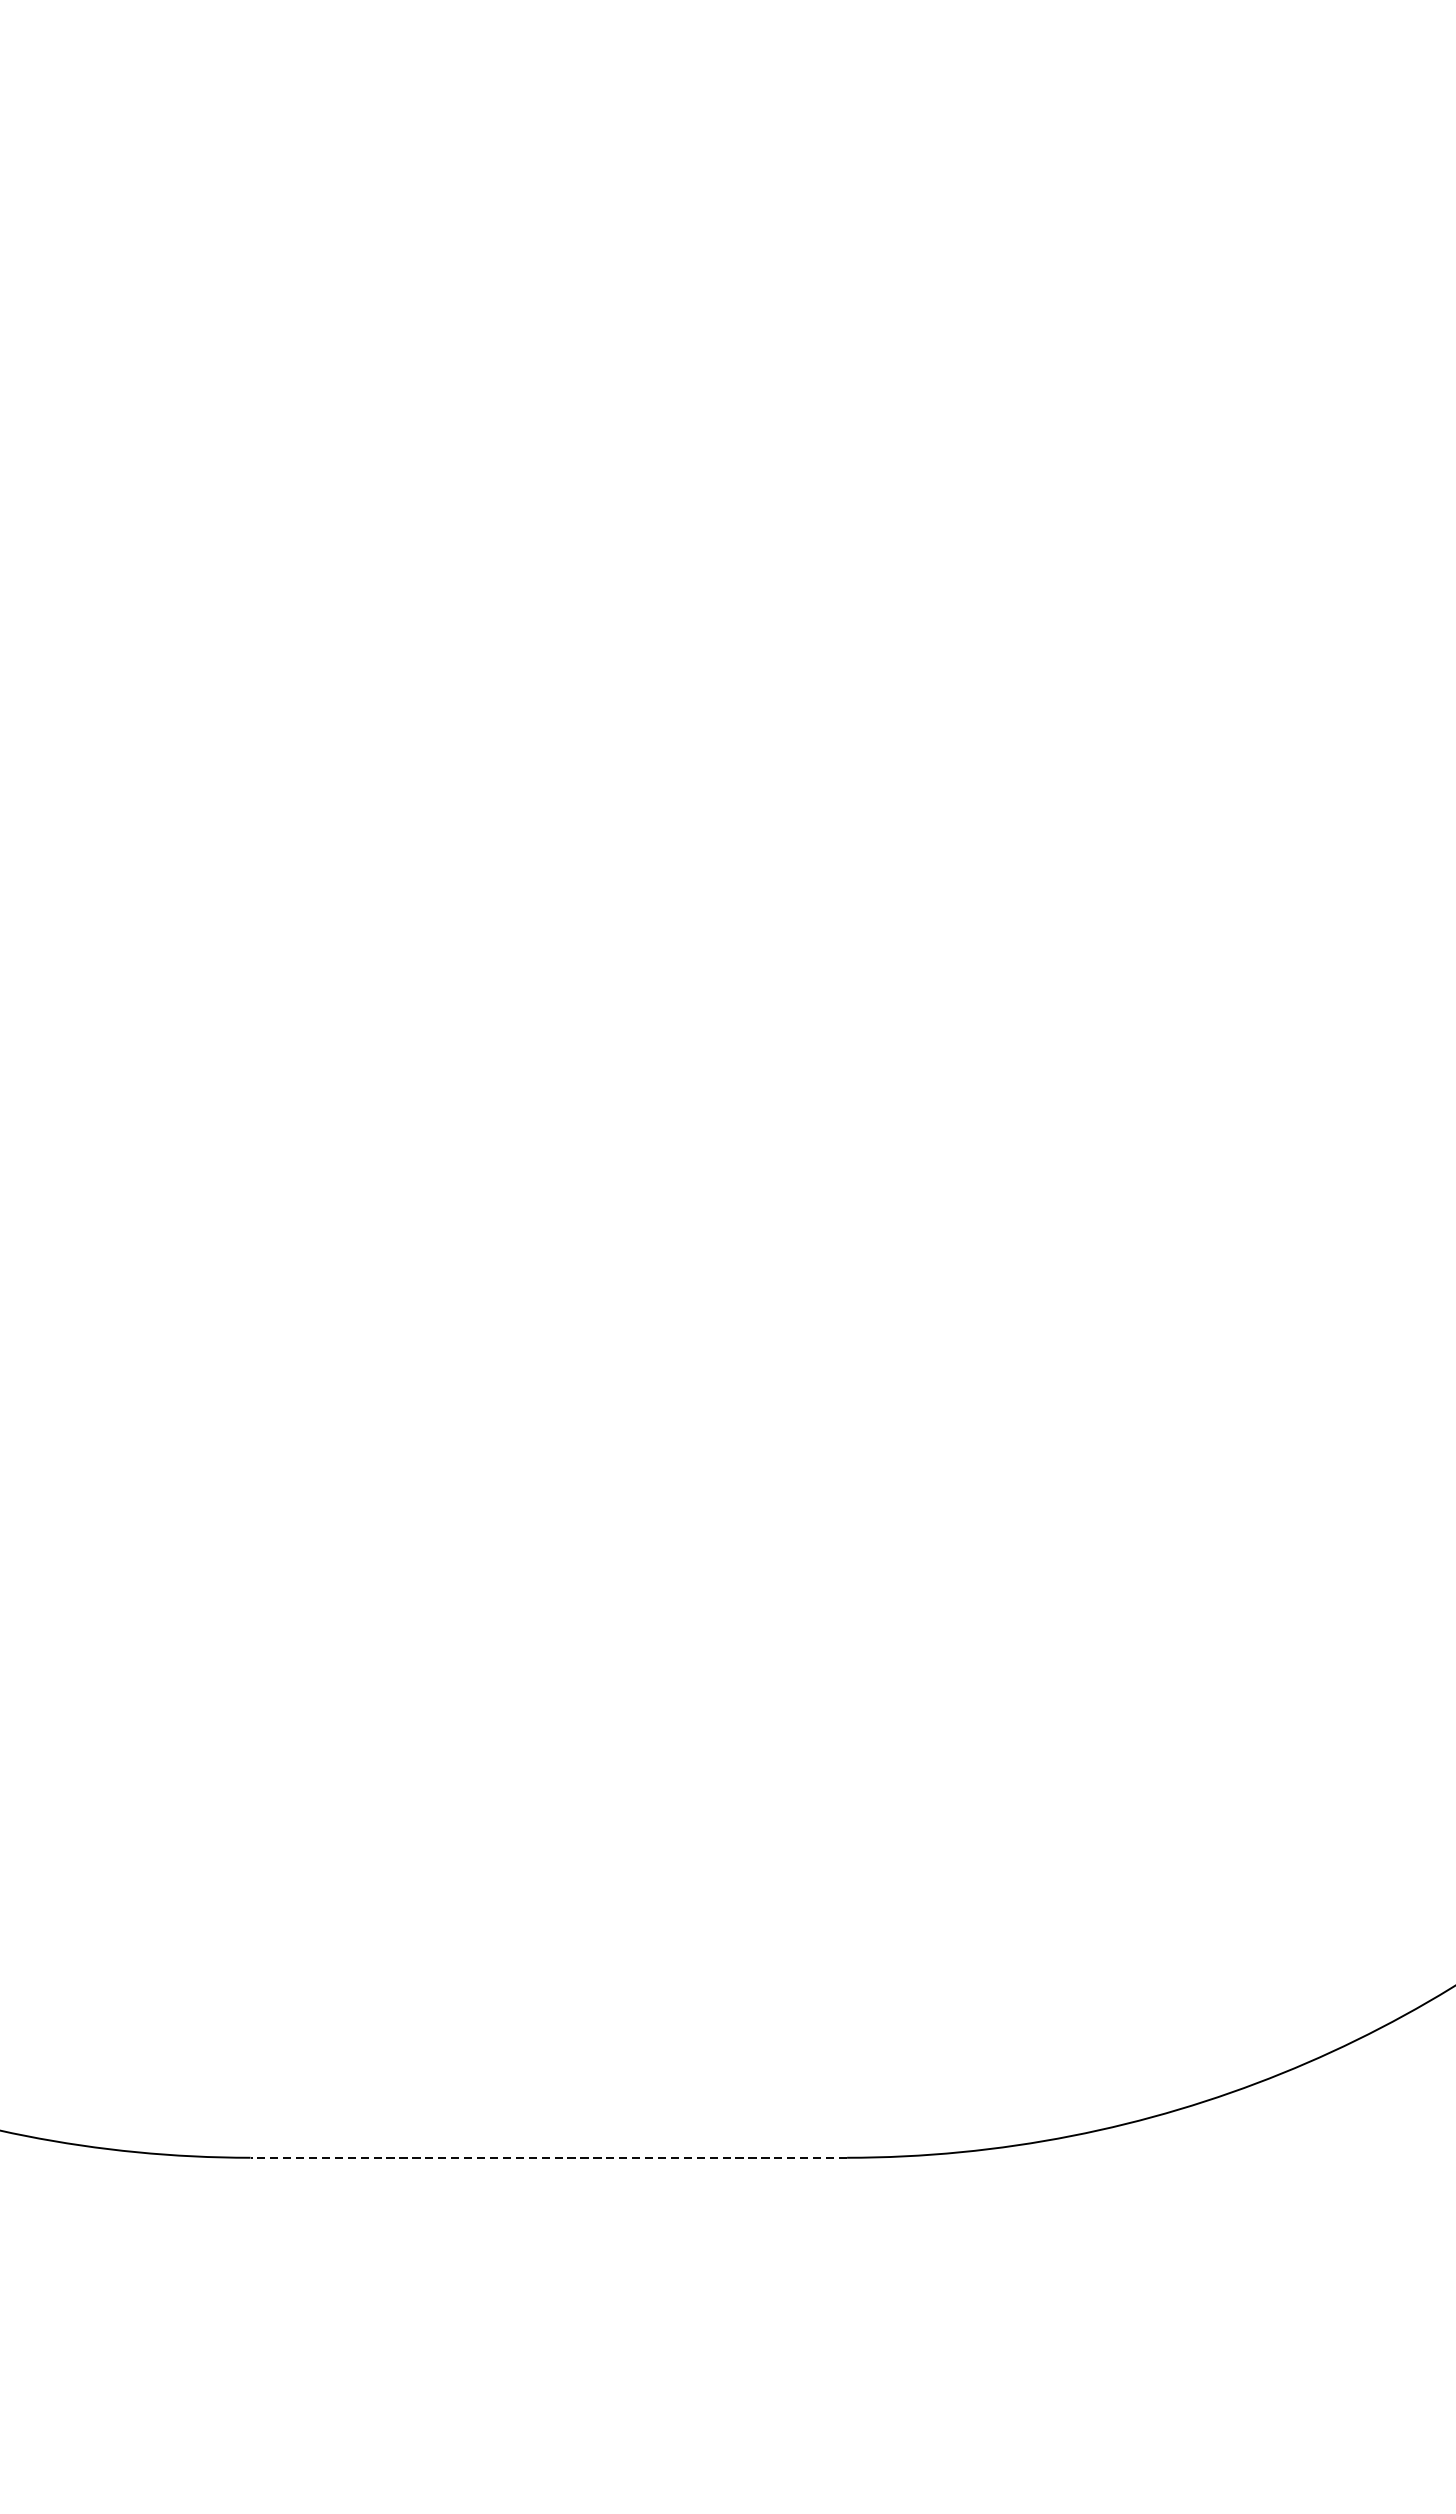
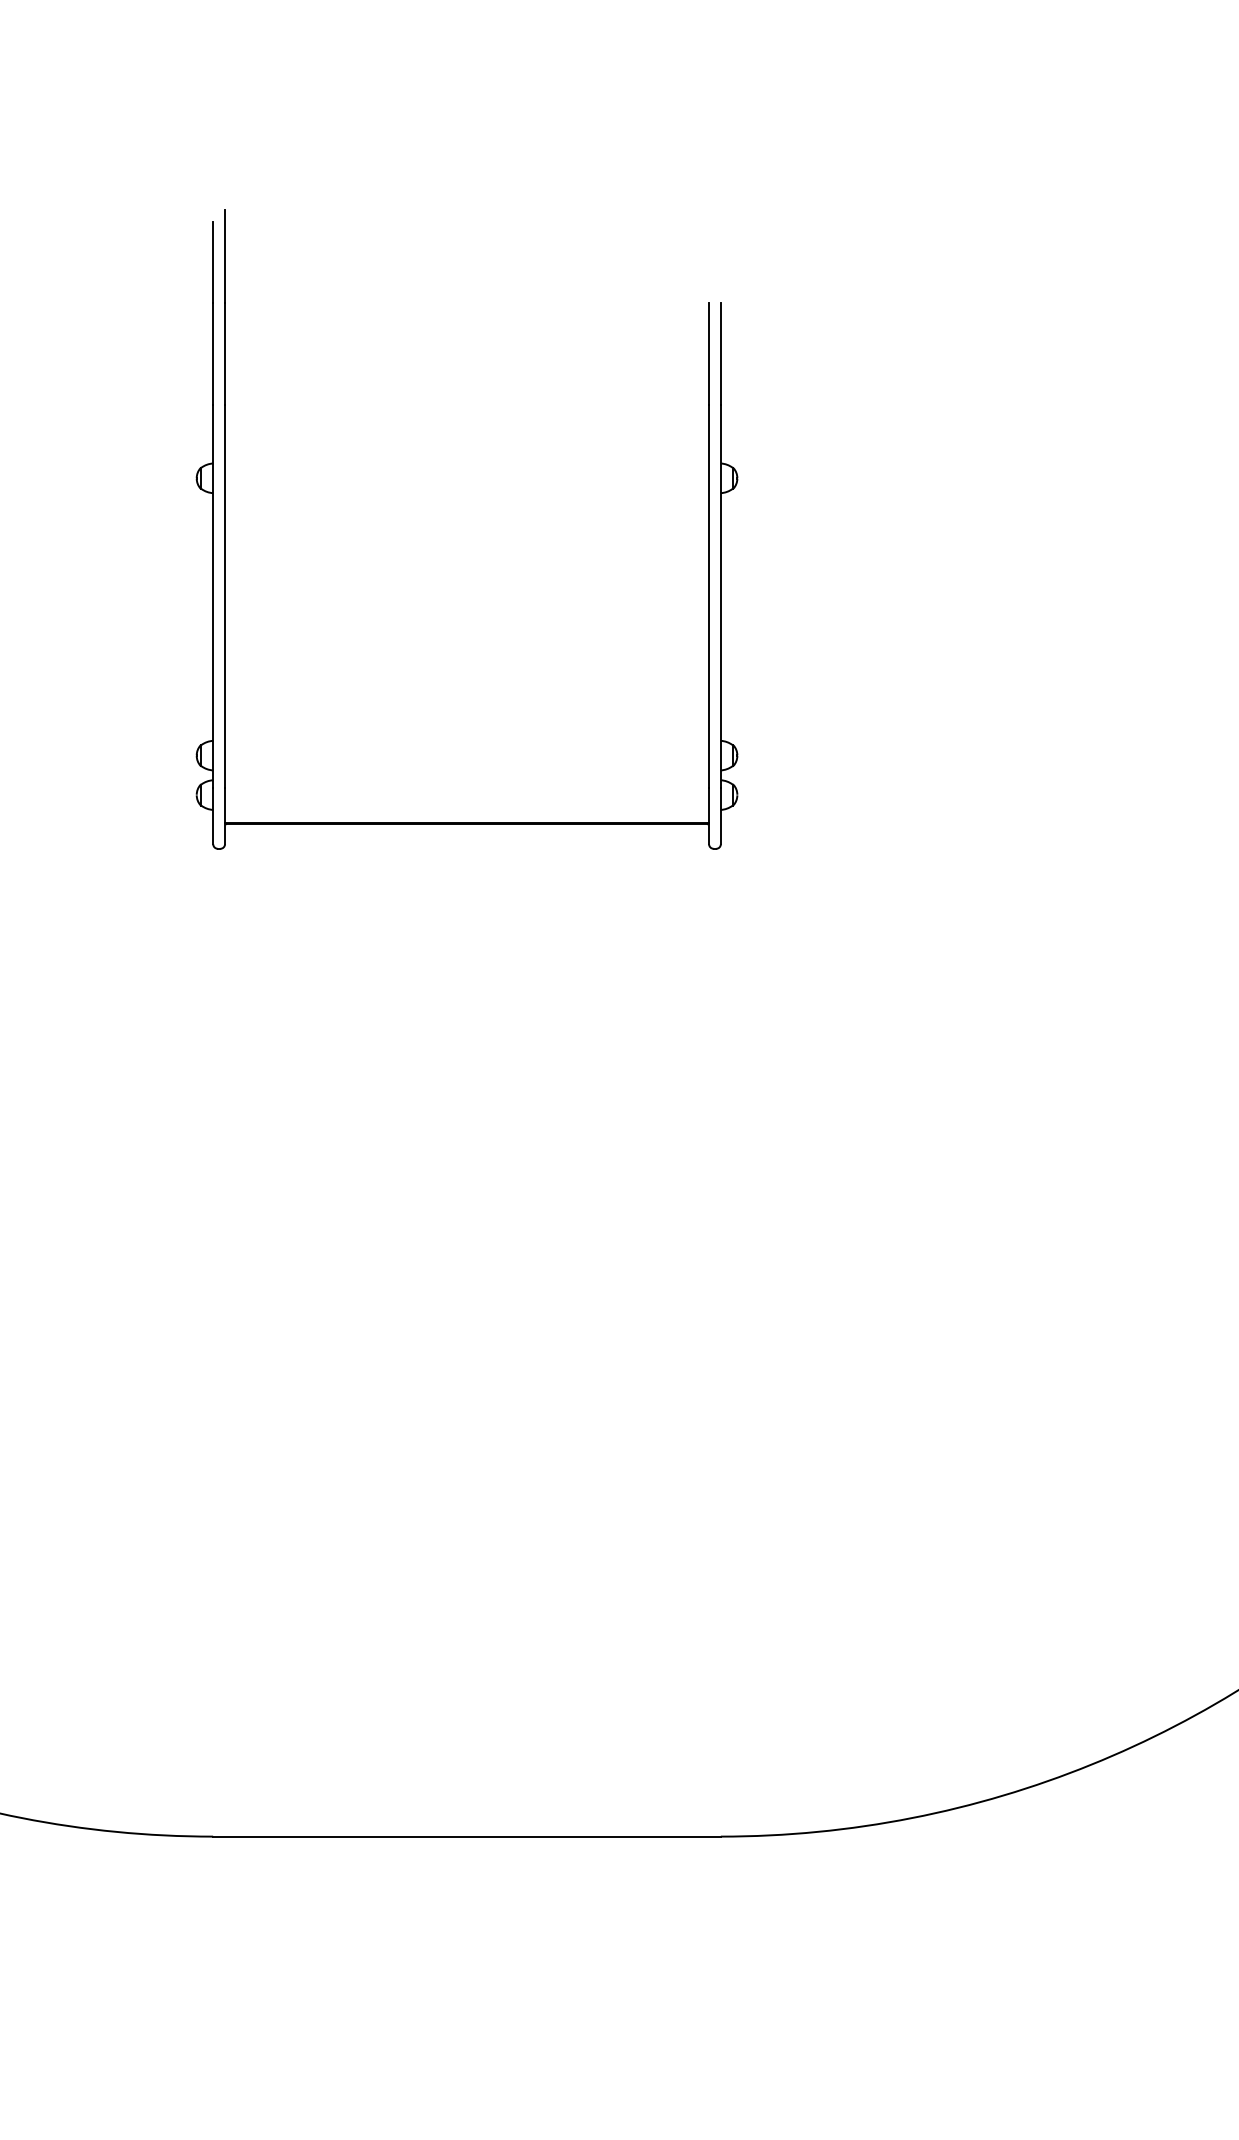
part: (265, 621) -> (225, 529), added
line: (549, 2157) -> (467, 1836), dashed -> solid

